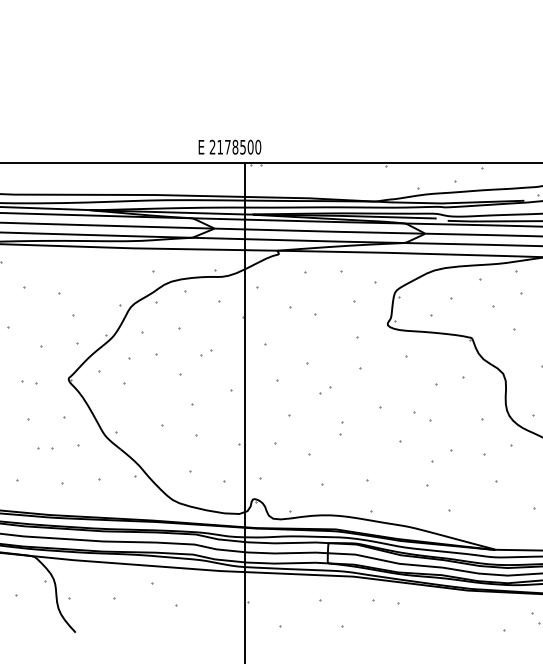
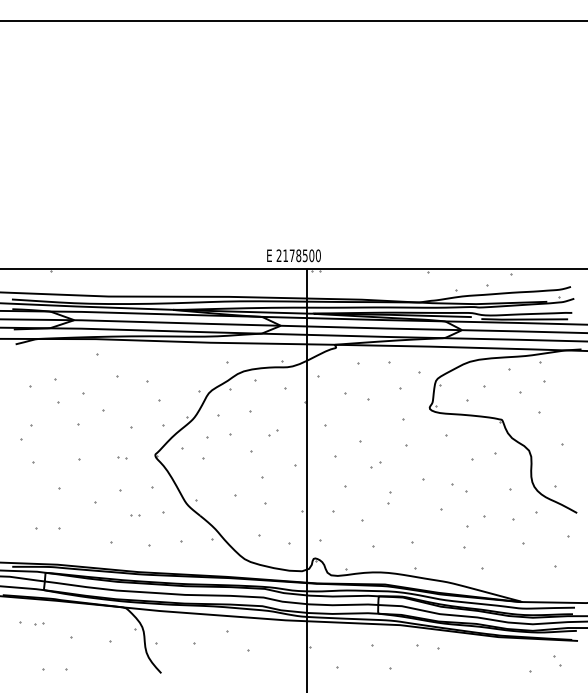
part: (30, 381) -> (122, 457), size x0.62
part: (45, 449) -> (135, 515), size x0.62

